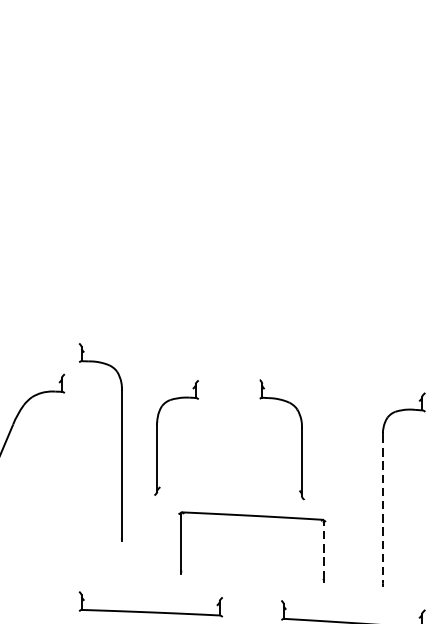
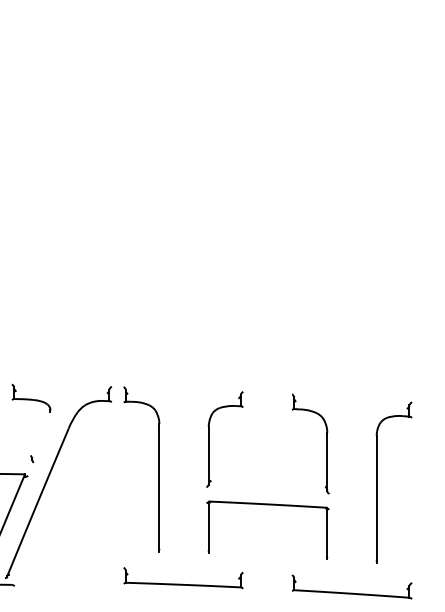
part: (158, 437) -> (209, 439), moved
part: (301, 439) -> (326, 443), moved
part: (120, 442) -> (158, 469), moved
line: (382, 508) -> (376, 498), dashed -> solid
line: (323, 549) -> (327, 532), dashed -> solid

